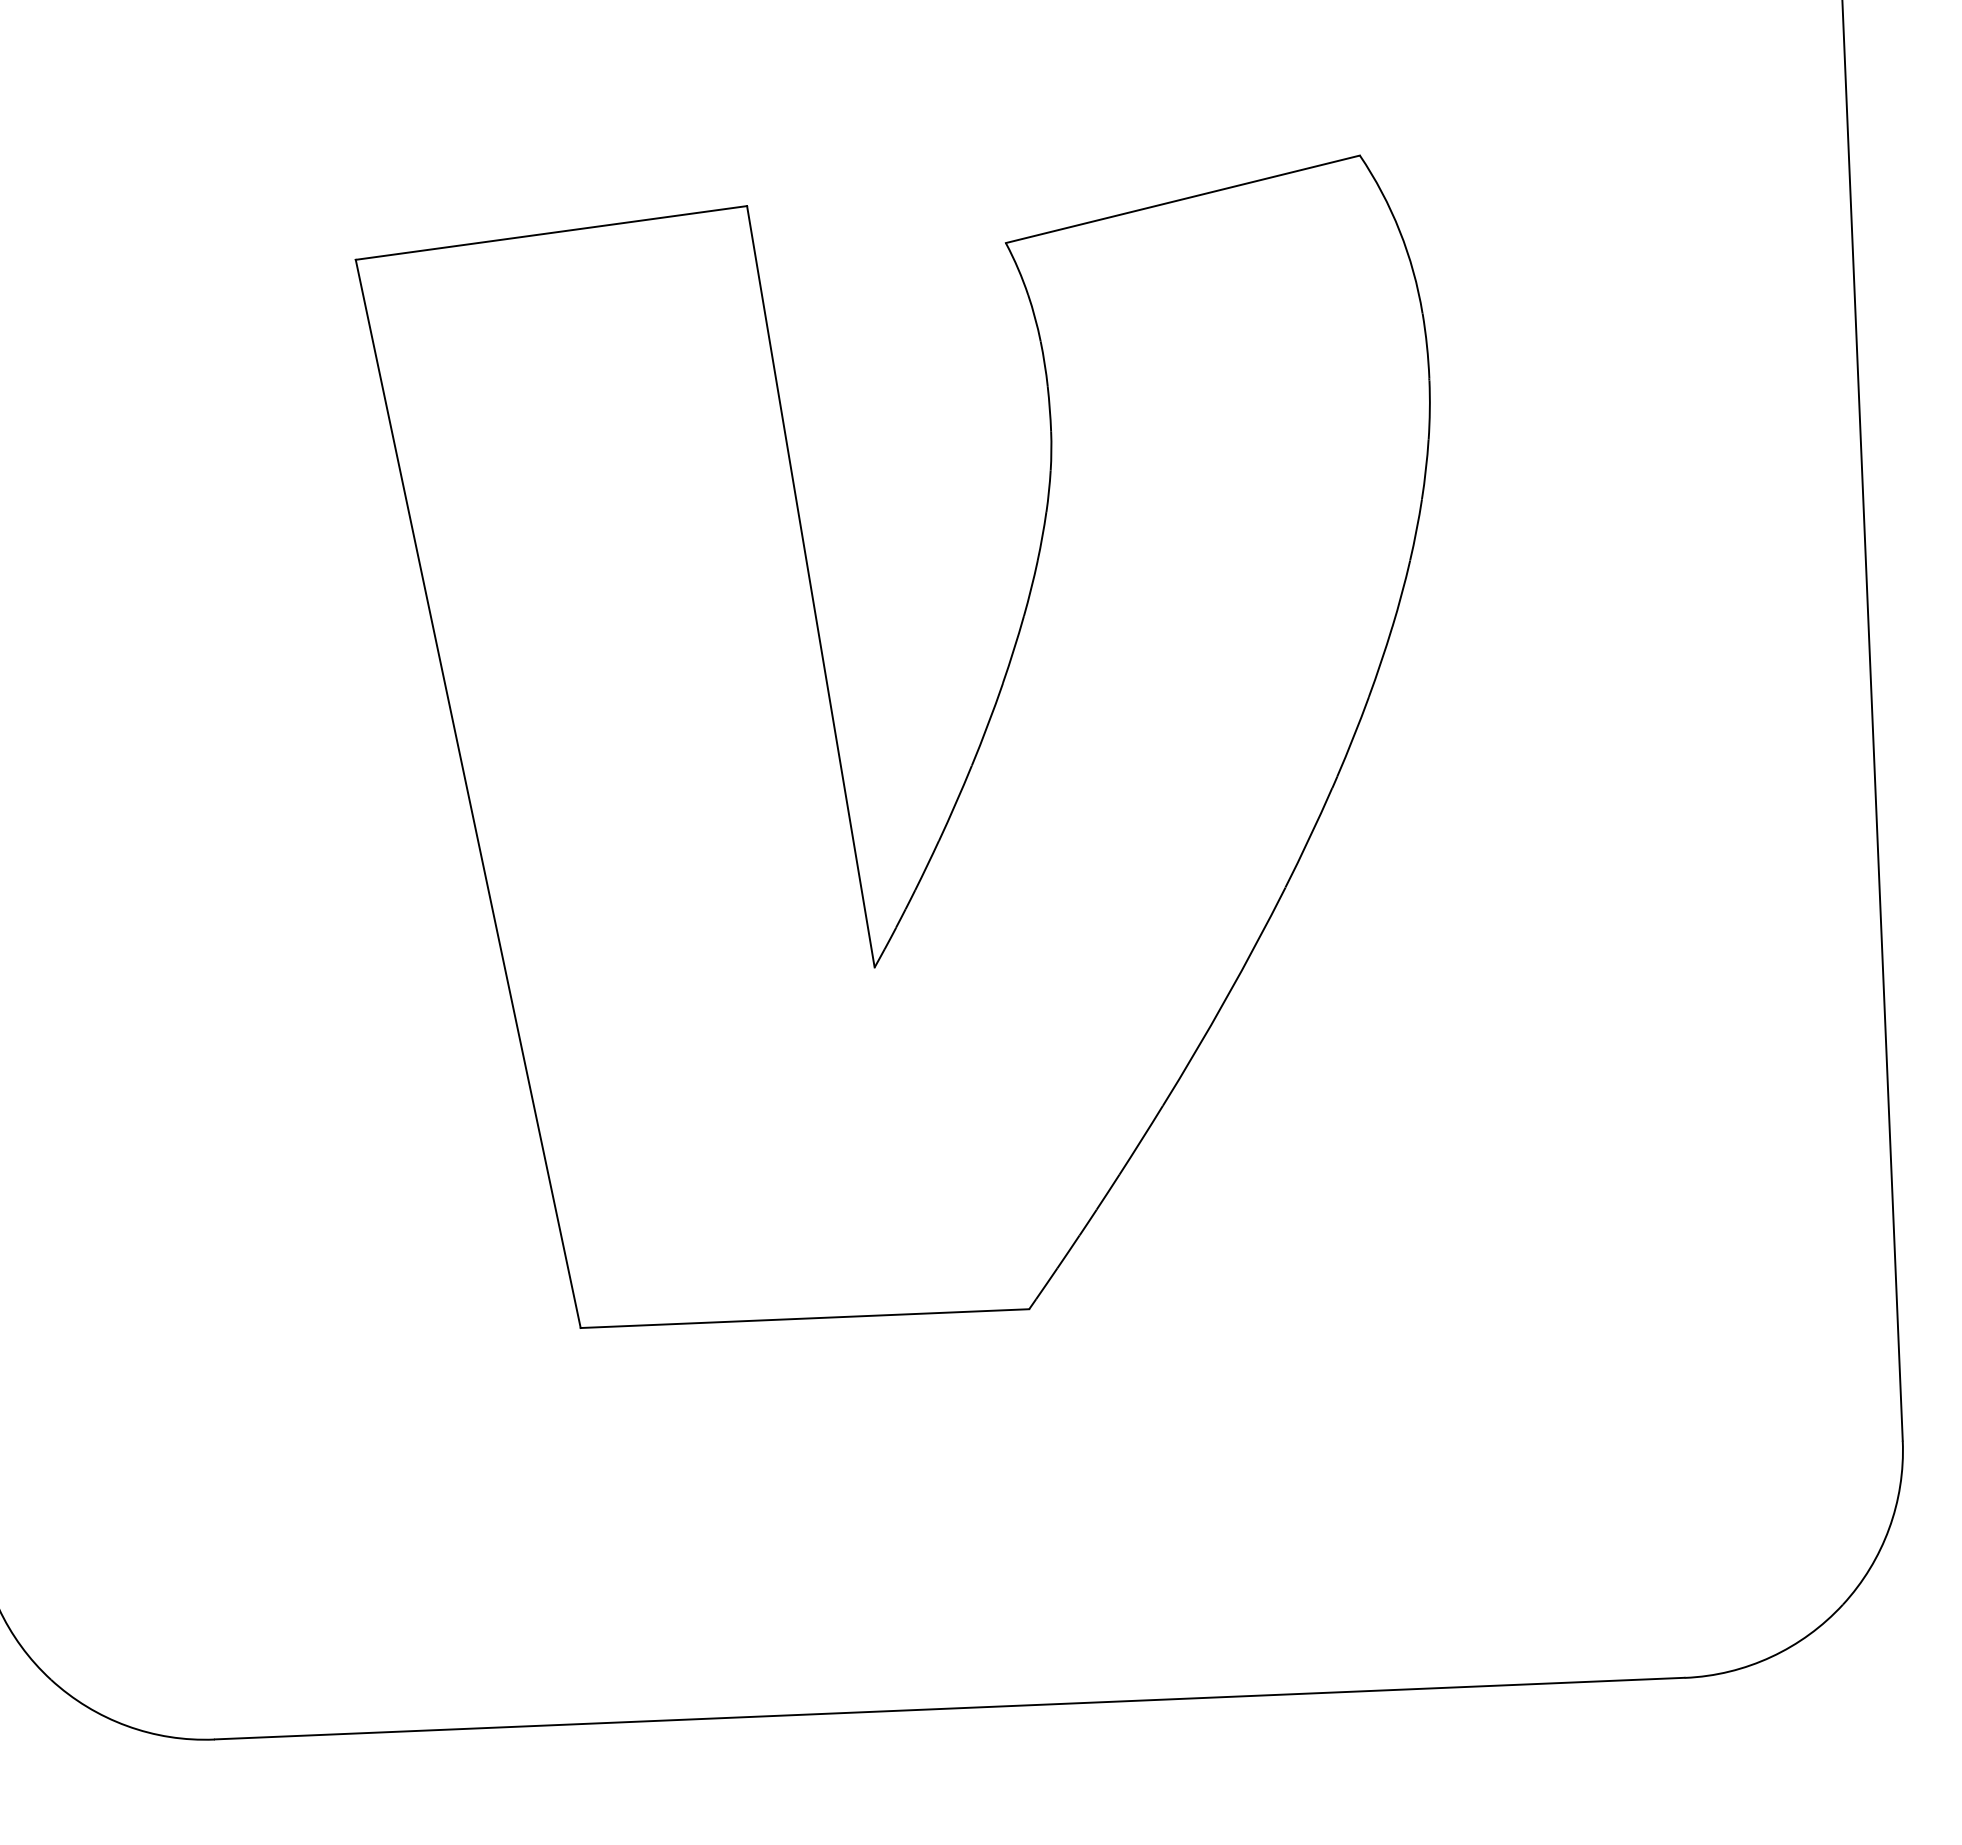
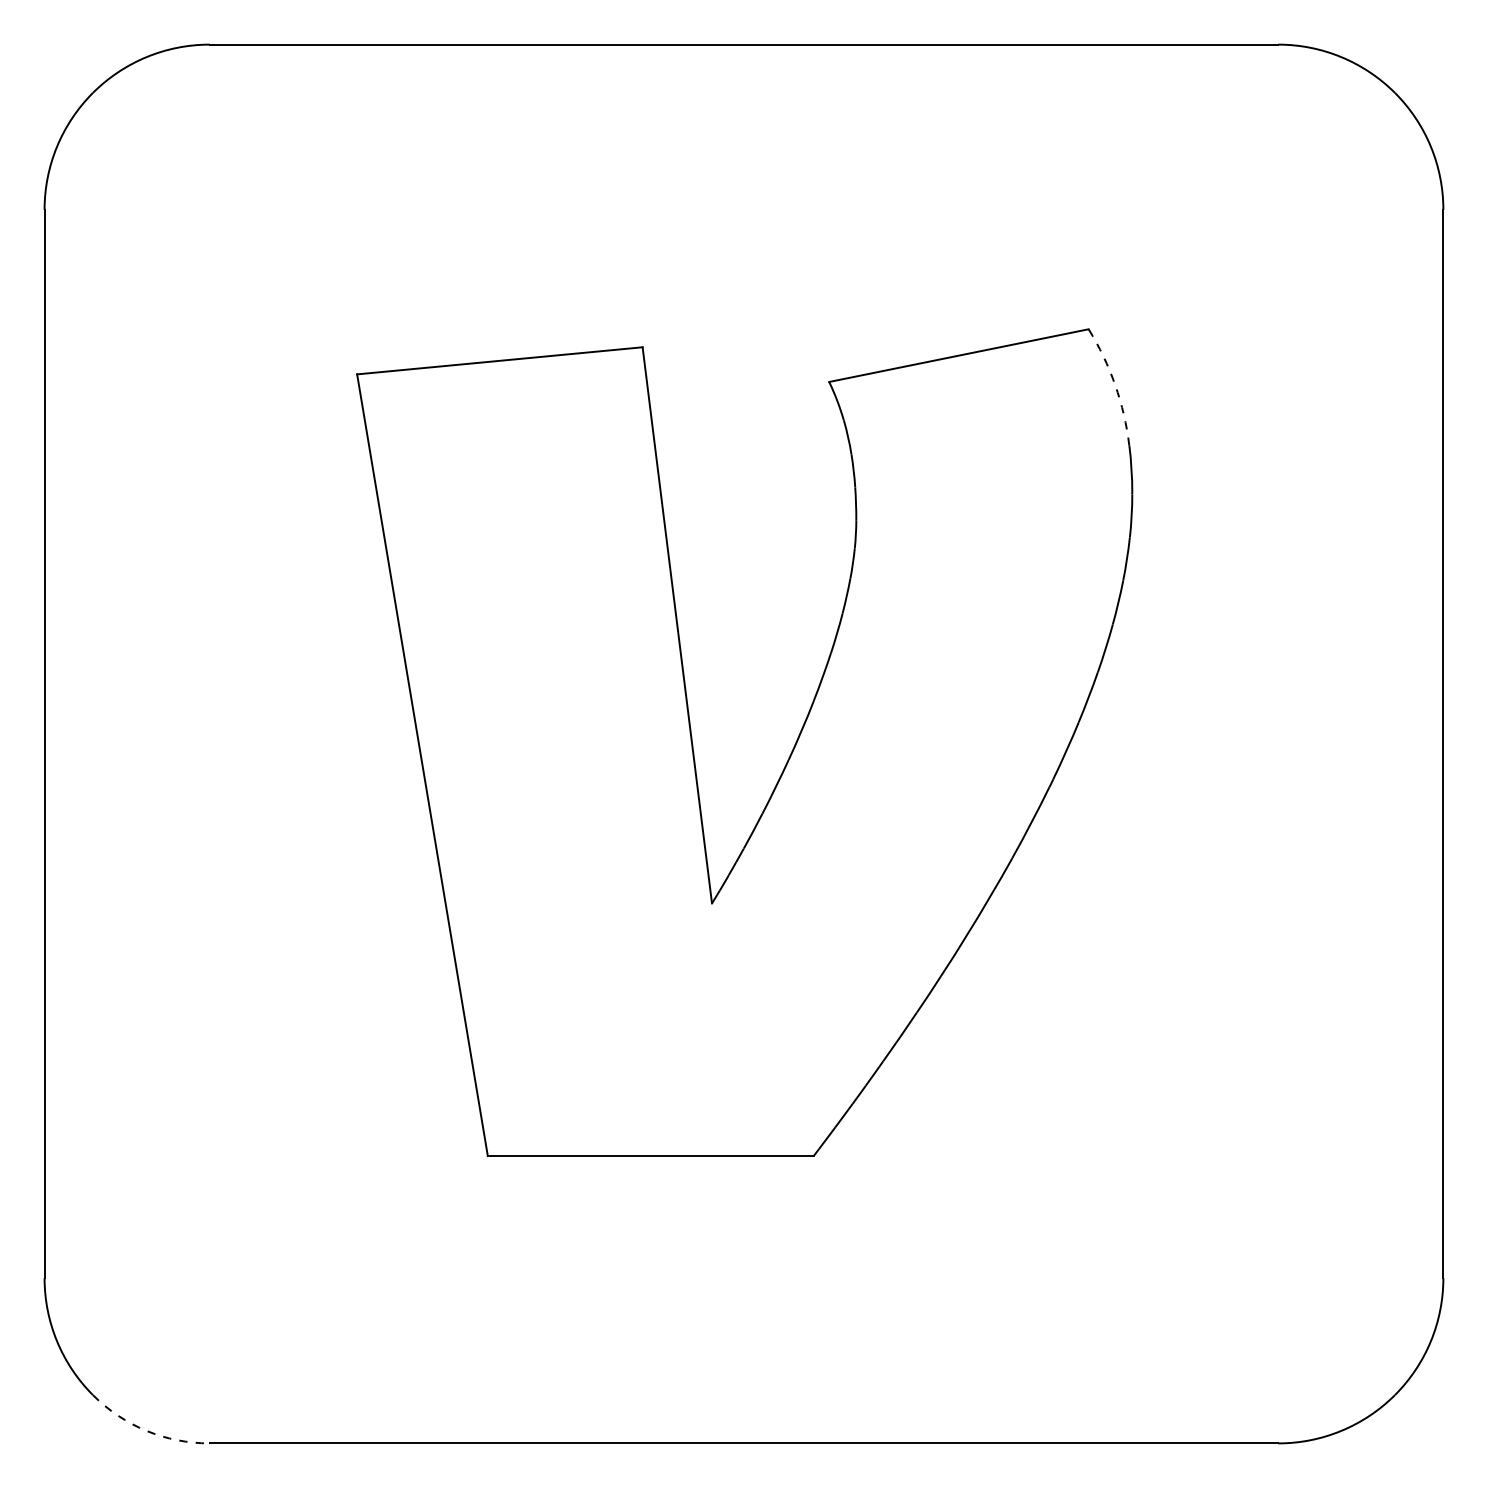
arc: (1400, 231) -> (1115, 385), solid -> dashed
arc: (126, 1725) -> (146, 1430), solid -> dashed

